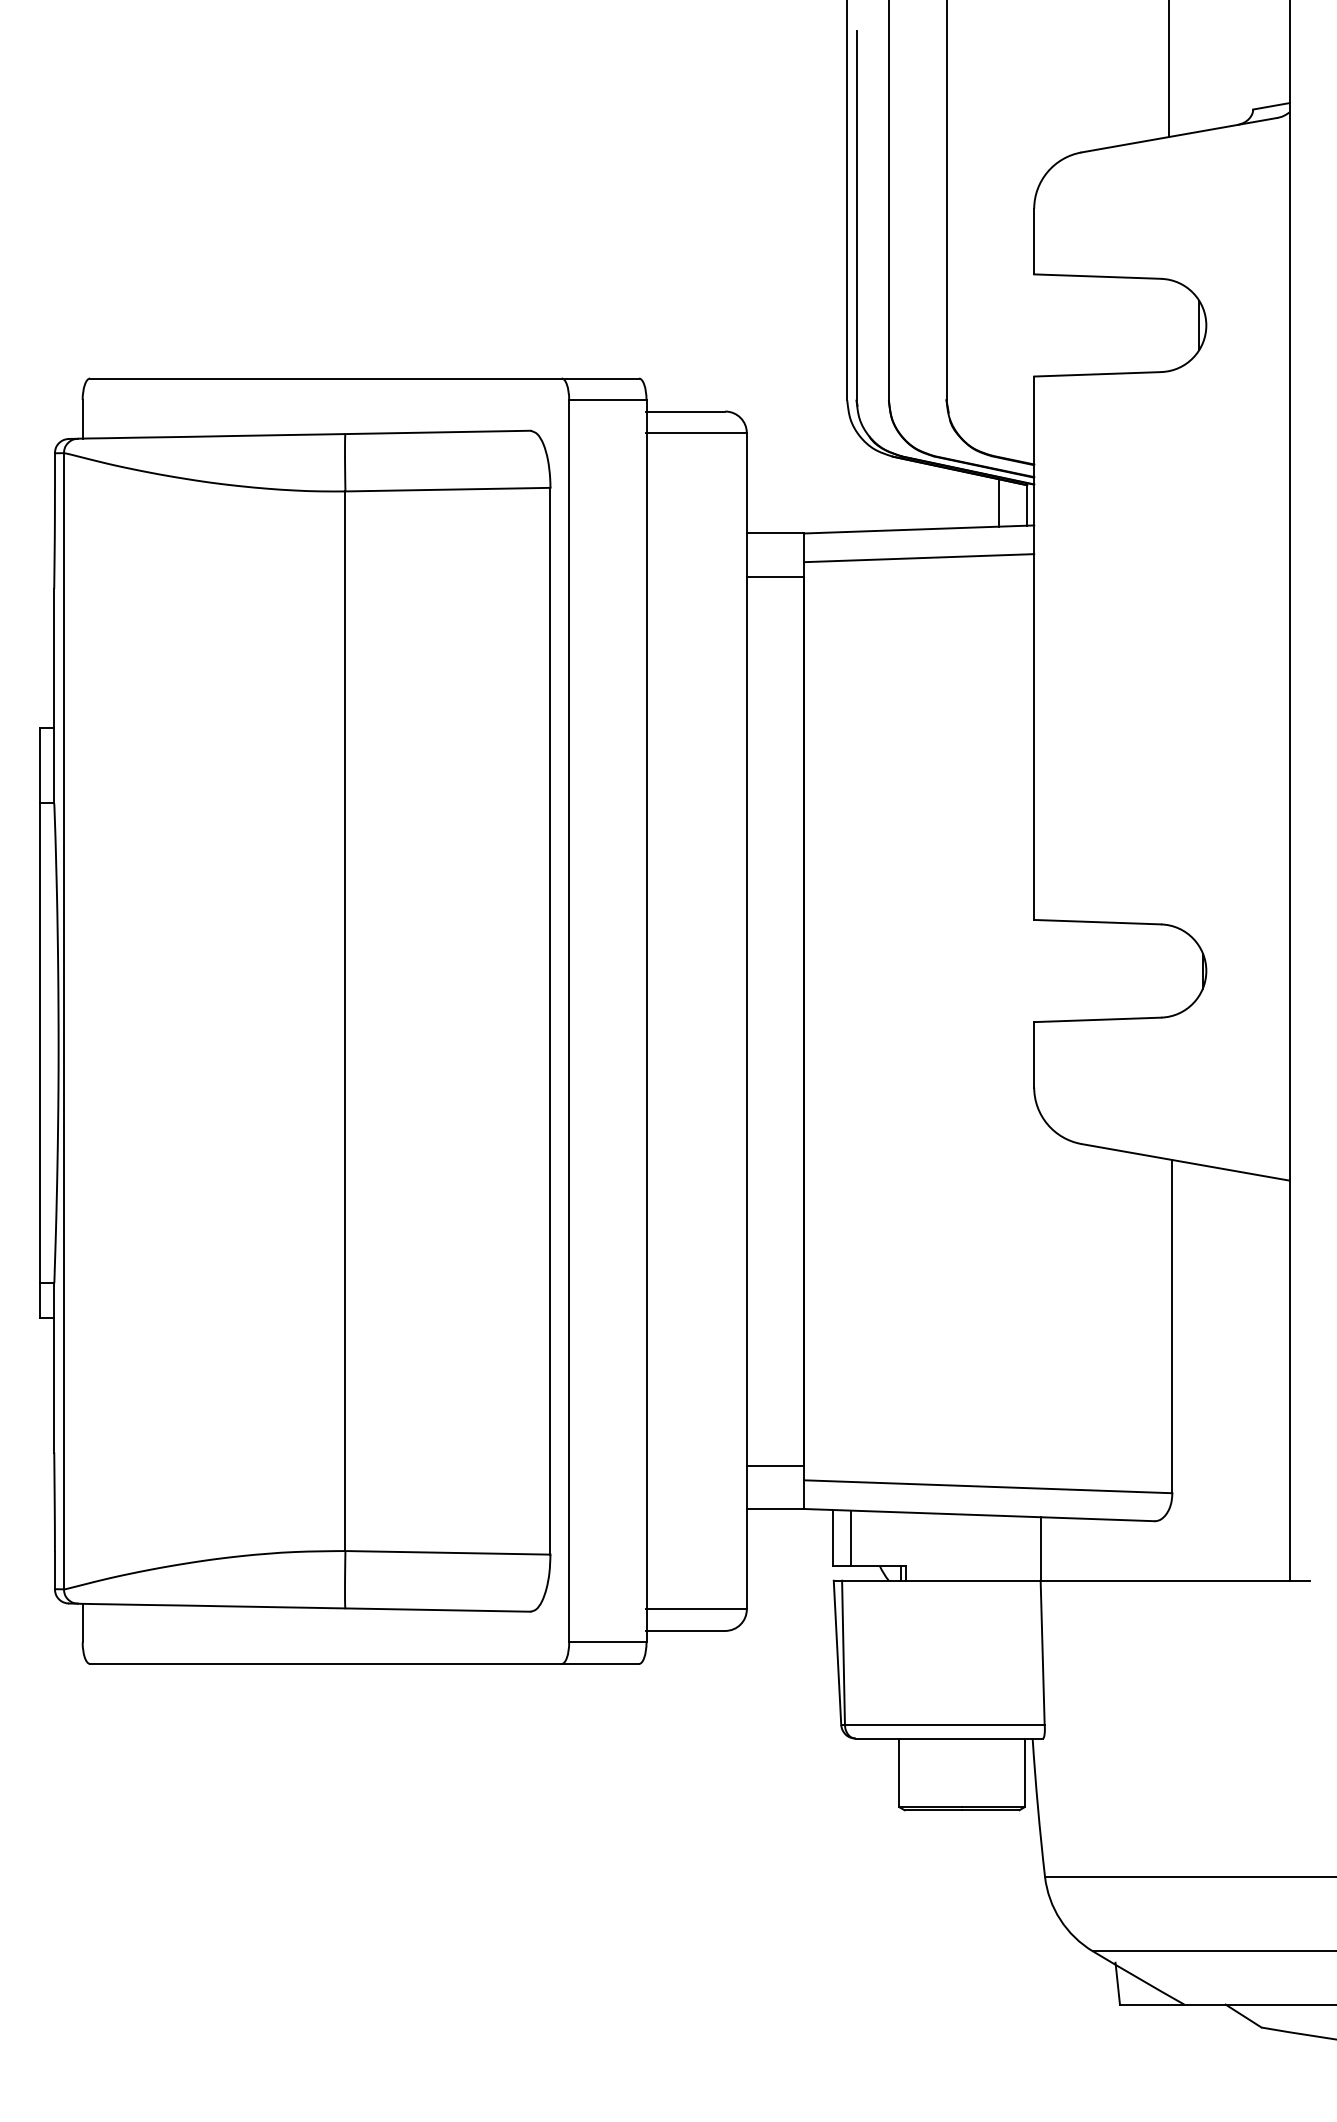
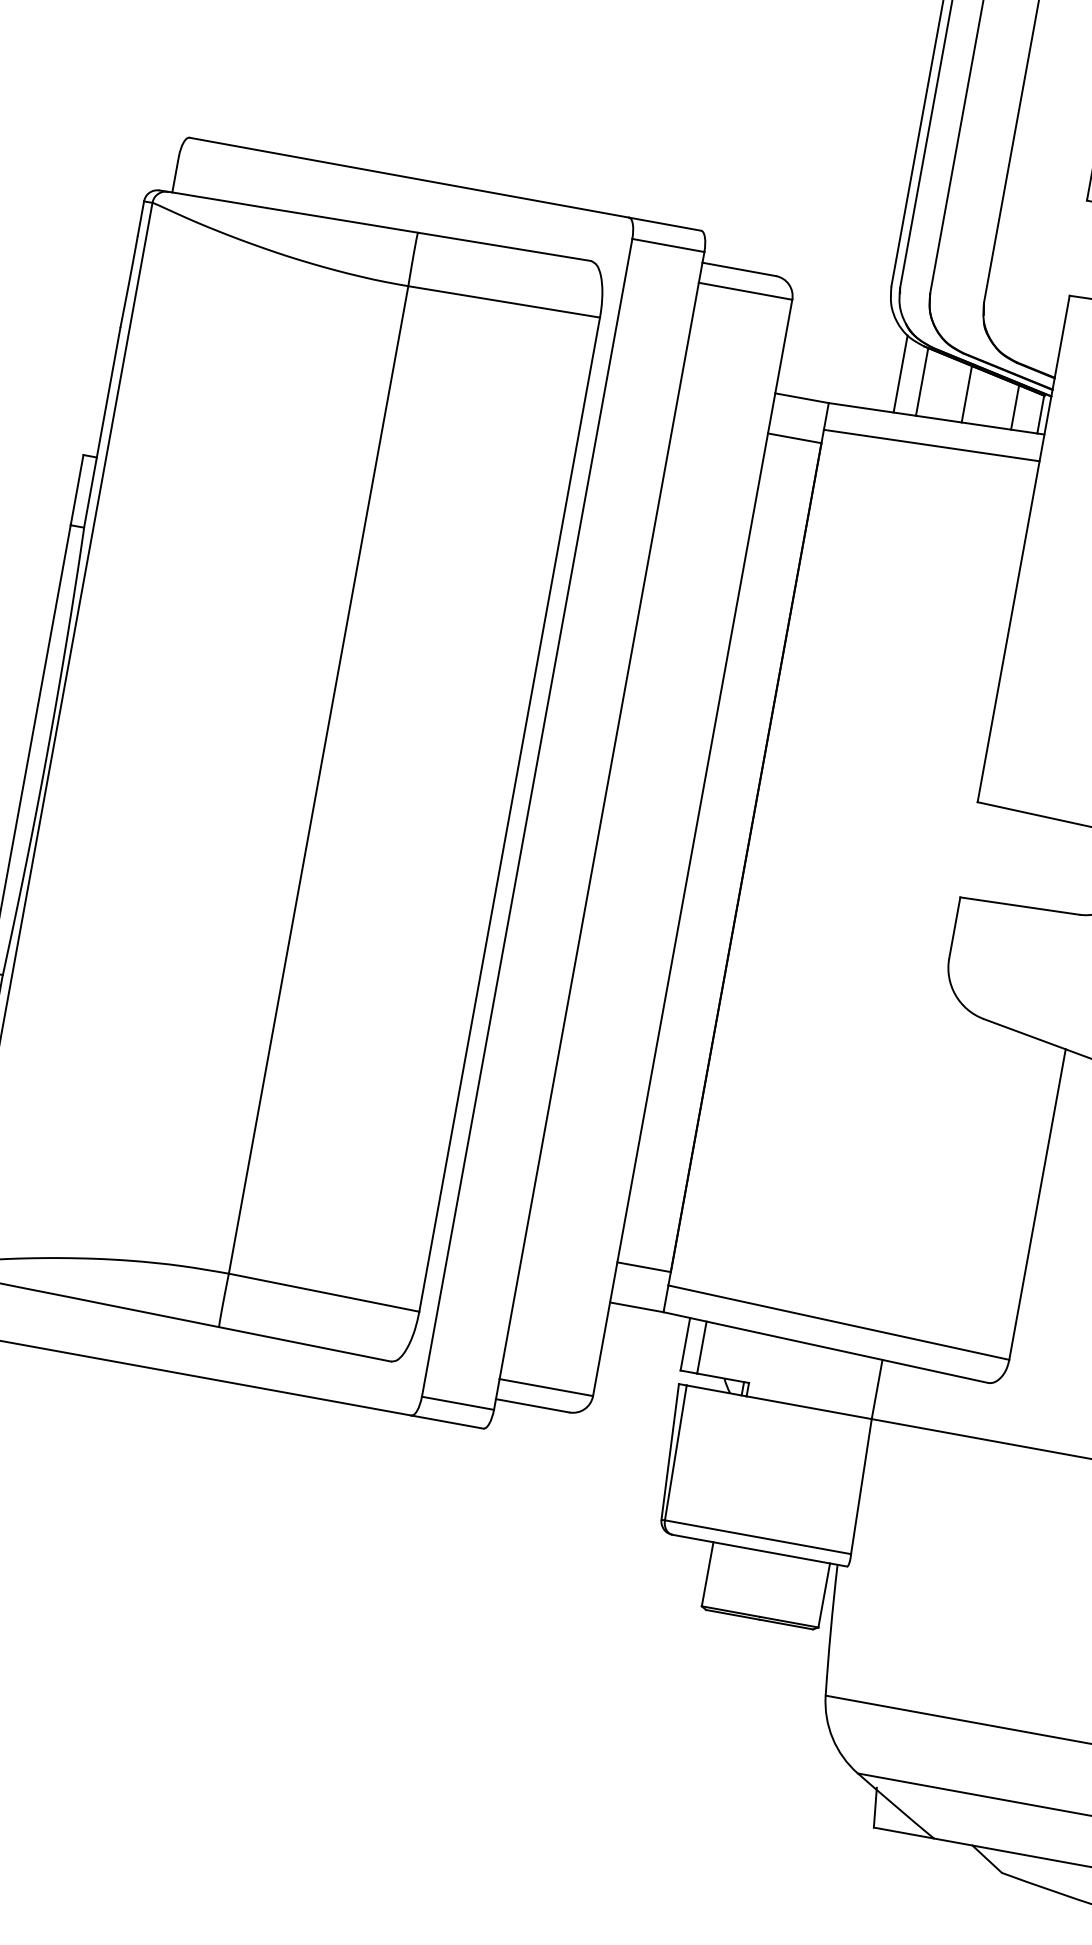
line: (873, 489) -> (900, 373), added
line: (897, 493) -> (922, 381), added
line: (945, 497) -> (966, 393), added

